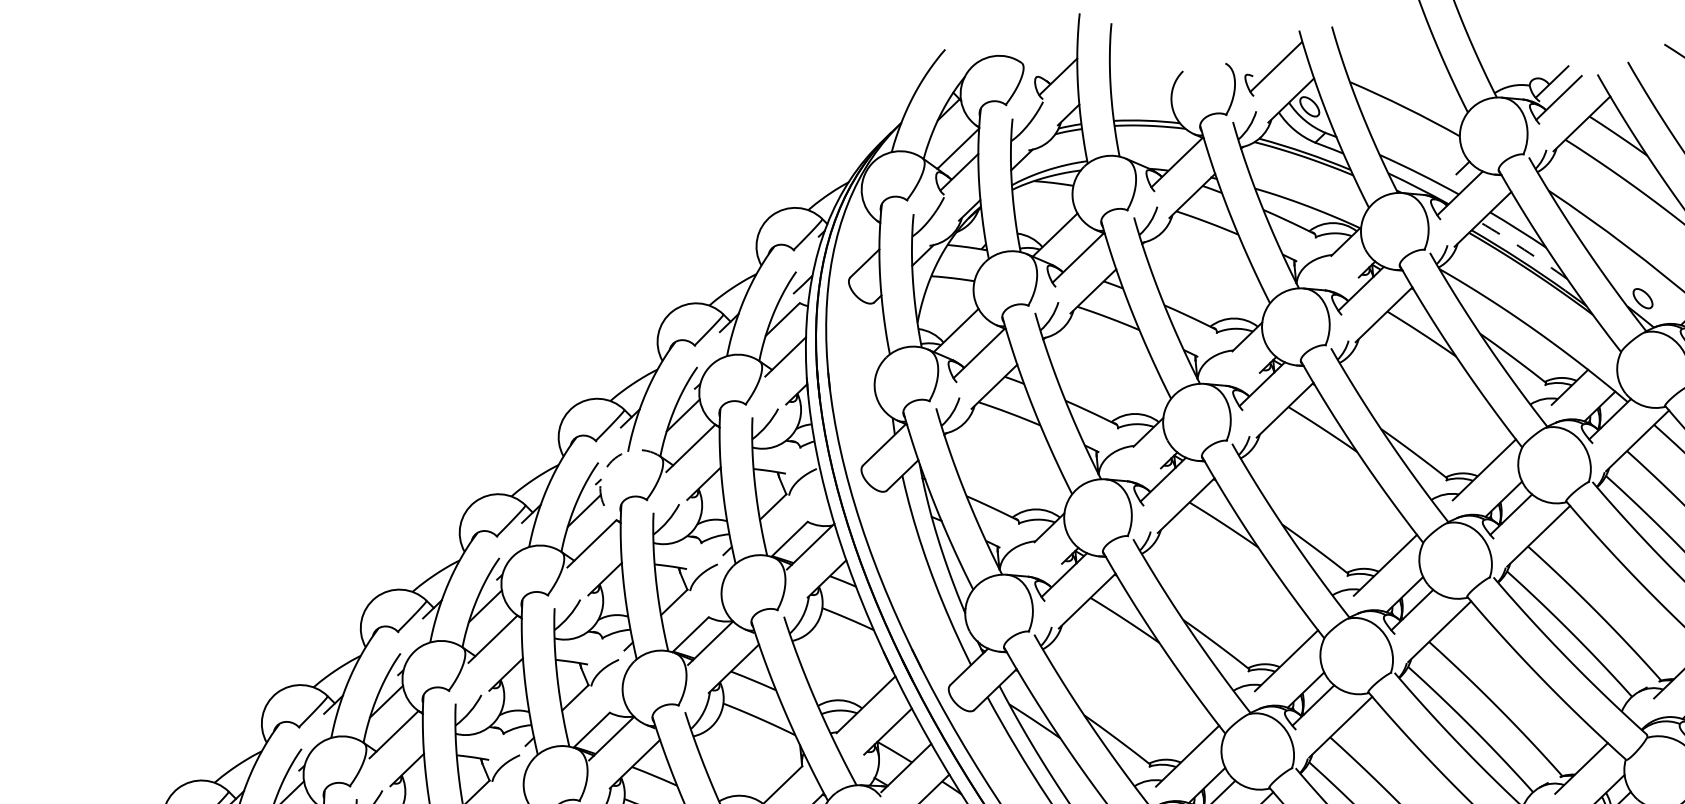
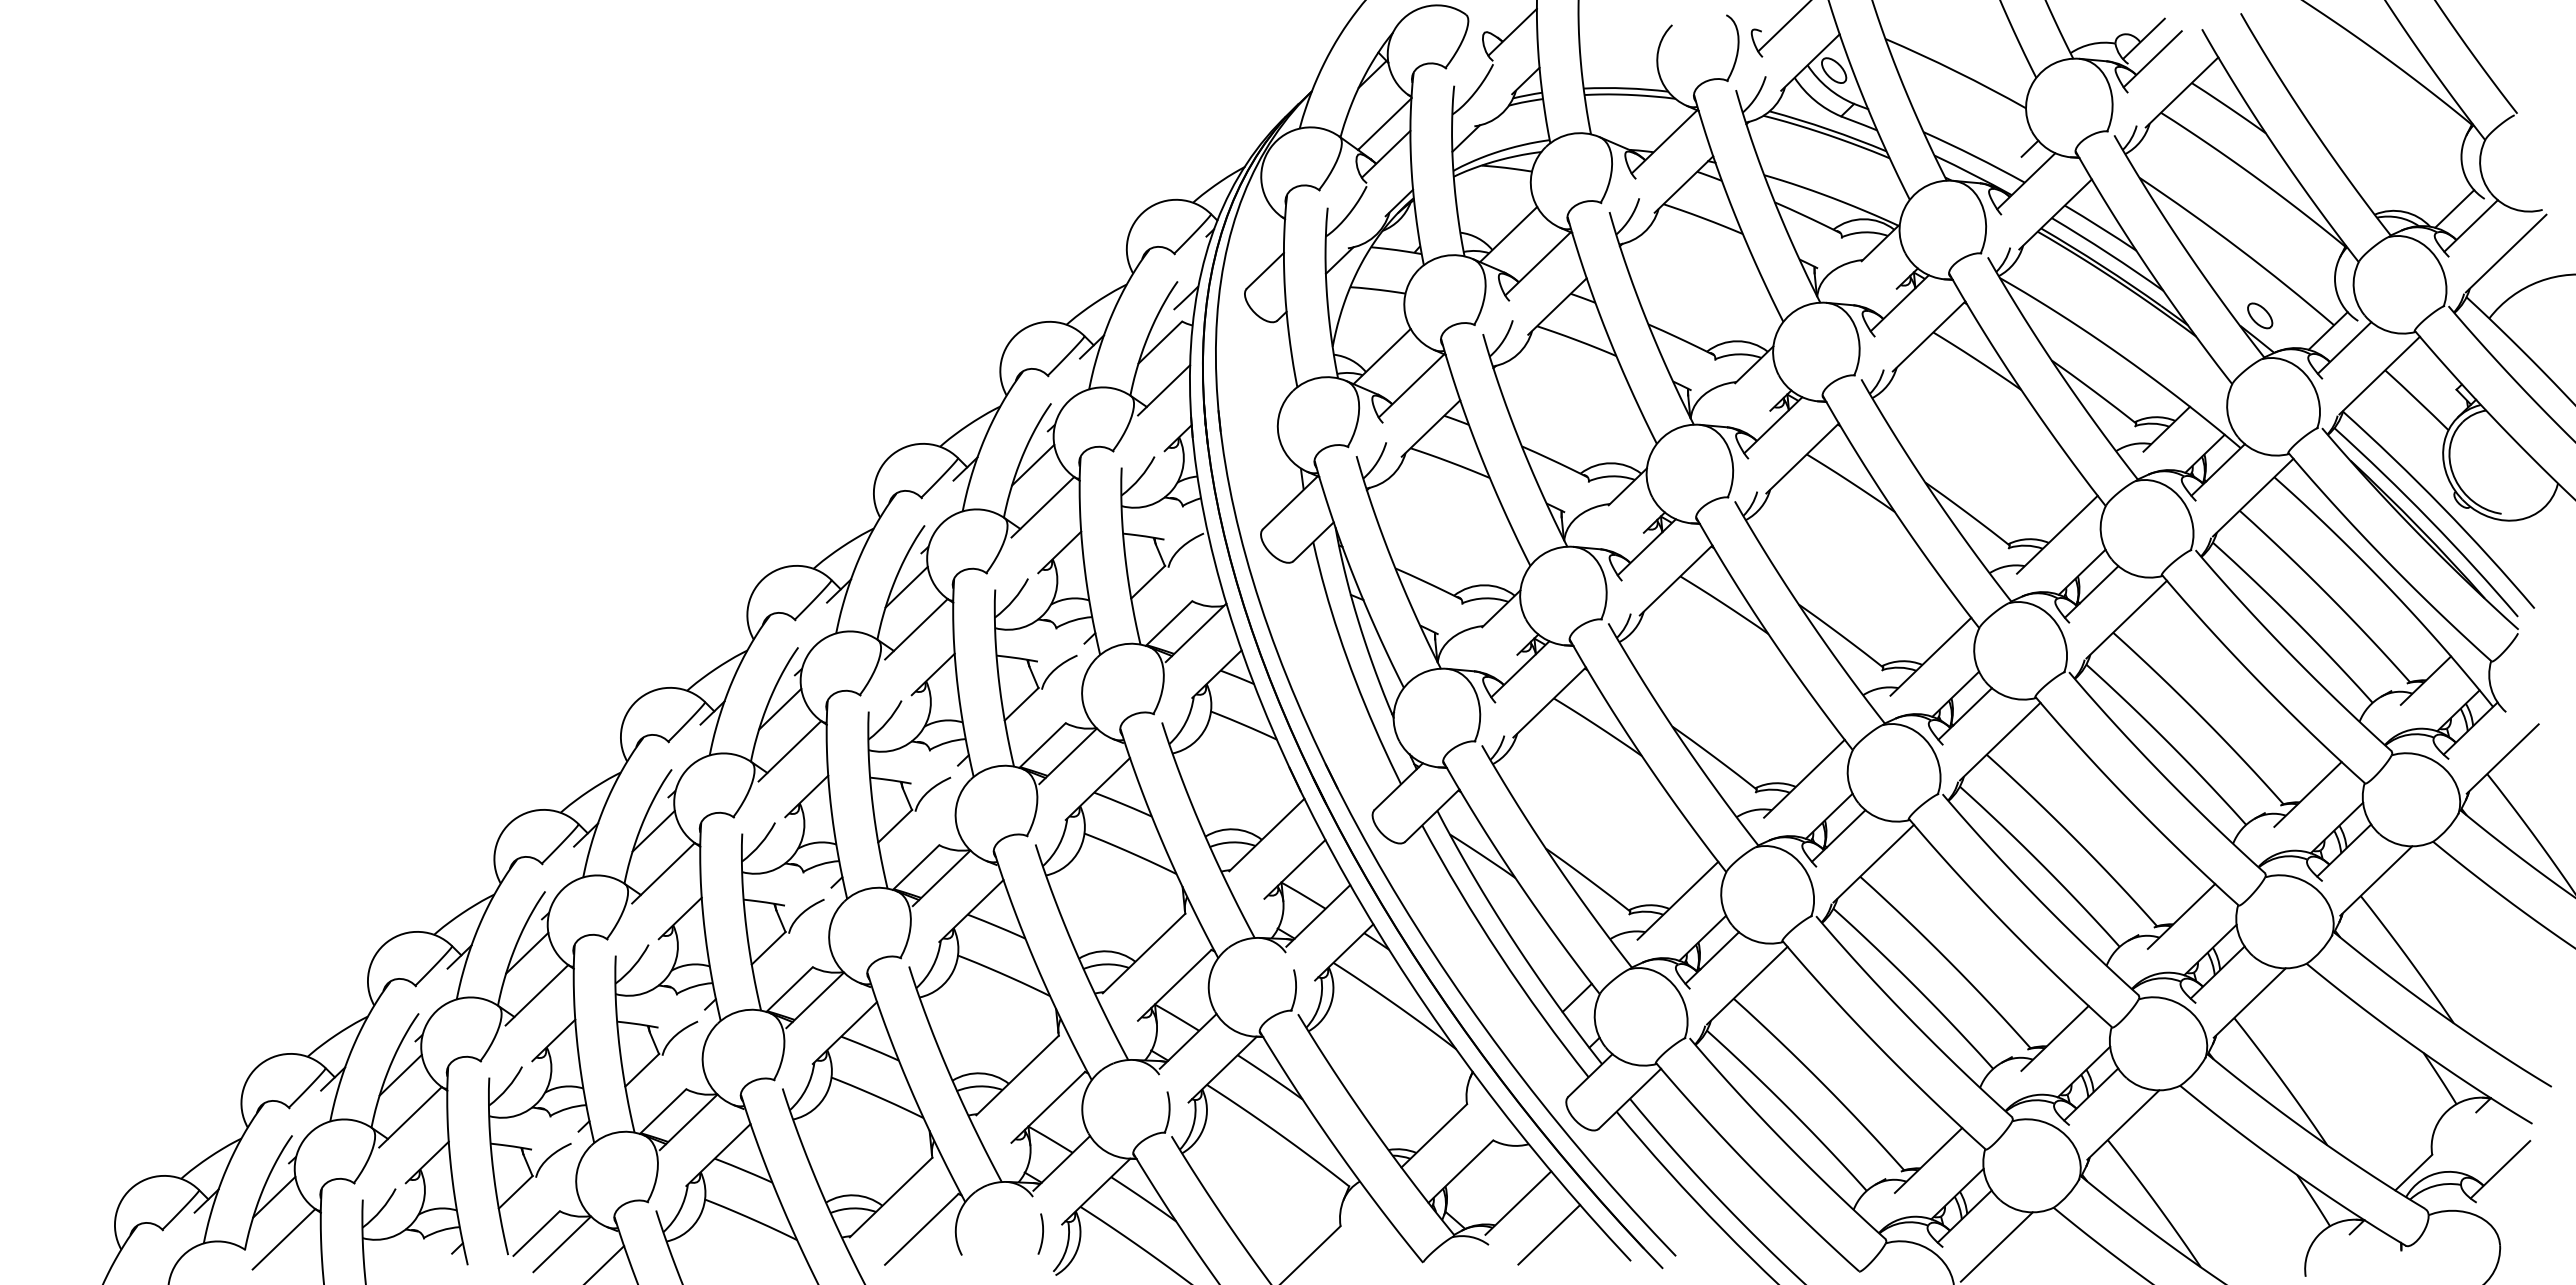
arc: (1524, 249) -> (2108, 253), dashed -> solid
arc: (606, 466) -> (935, 530), dashed -> solid

